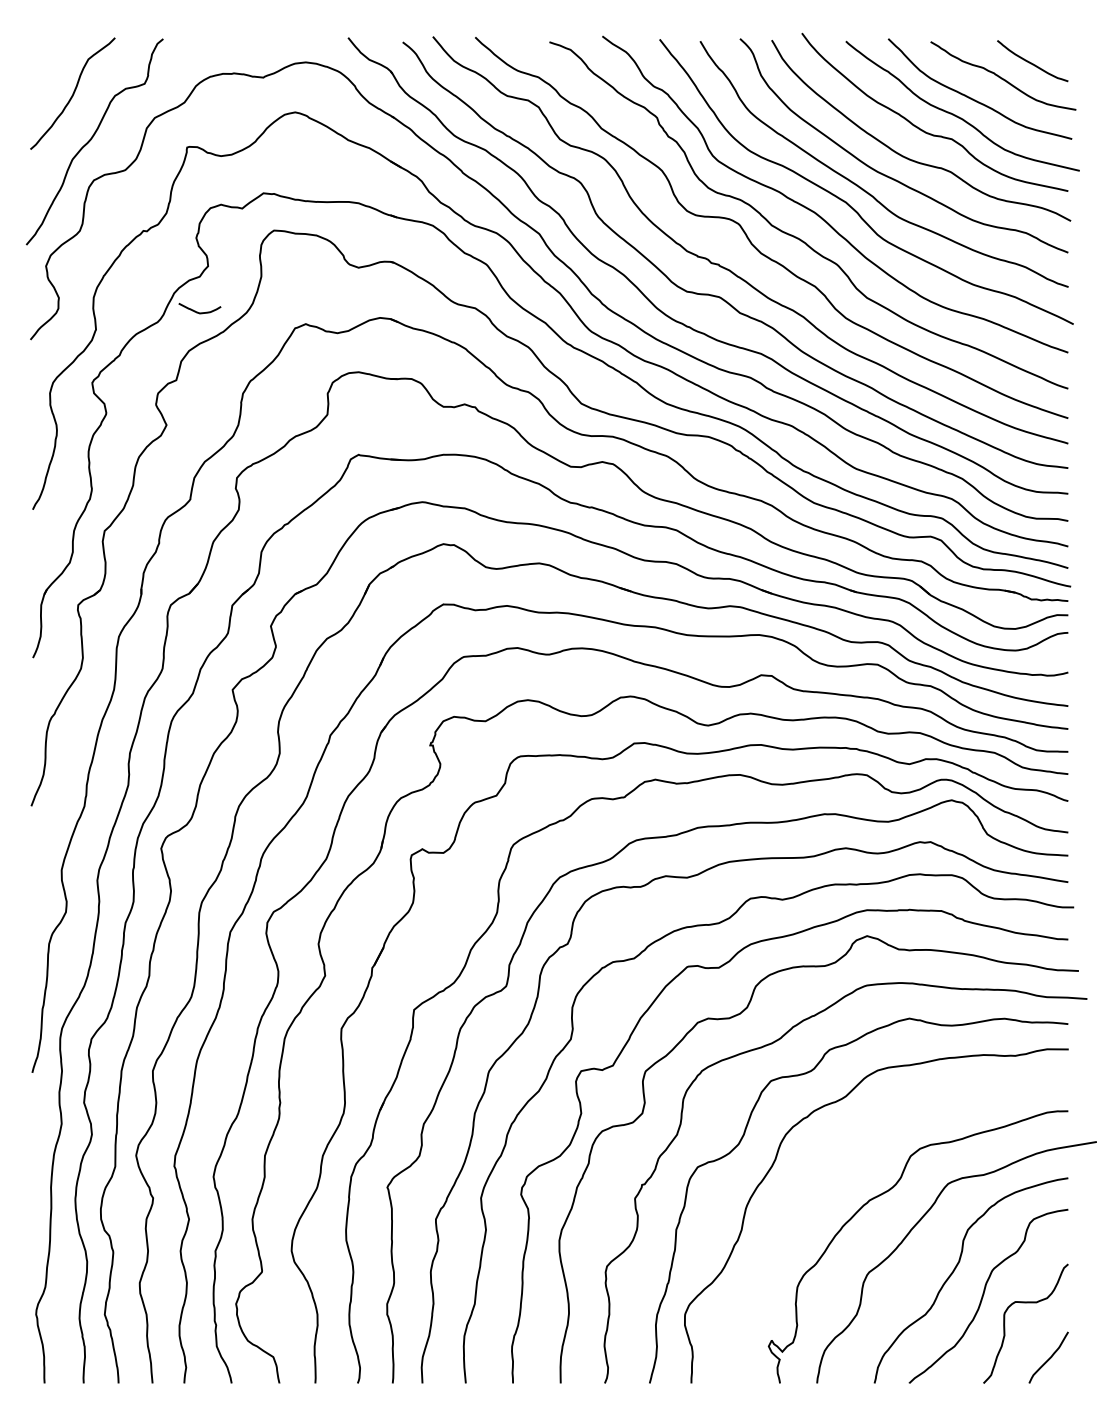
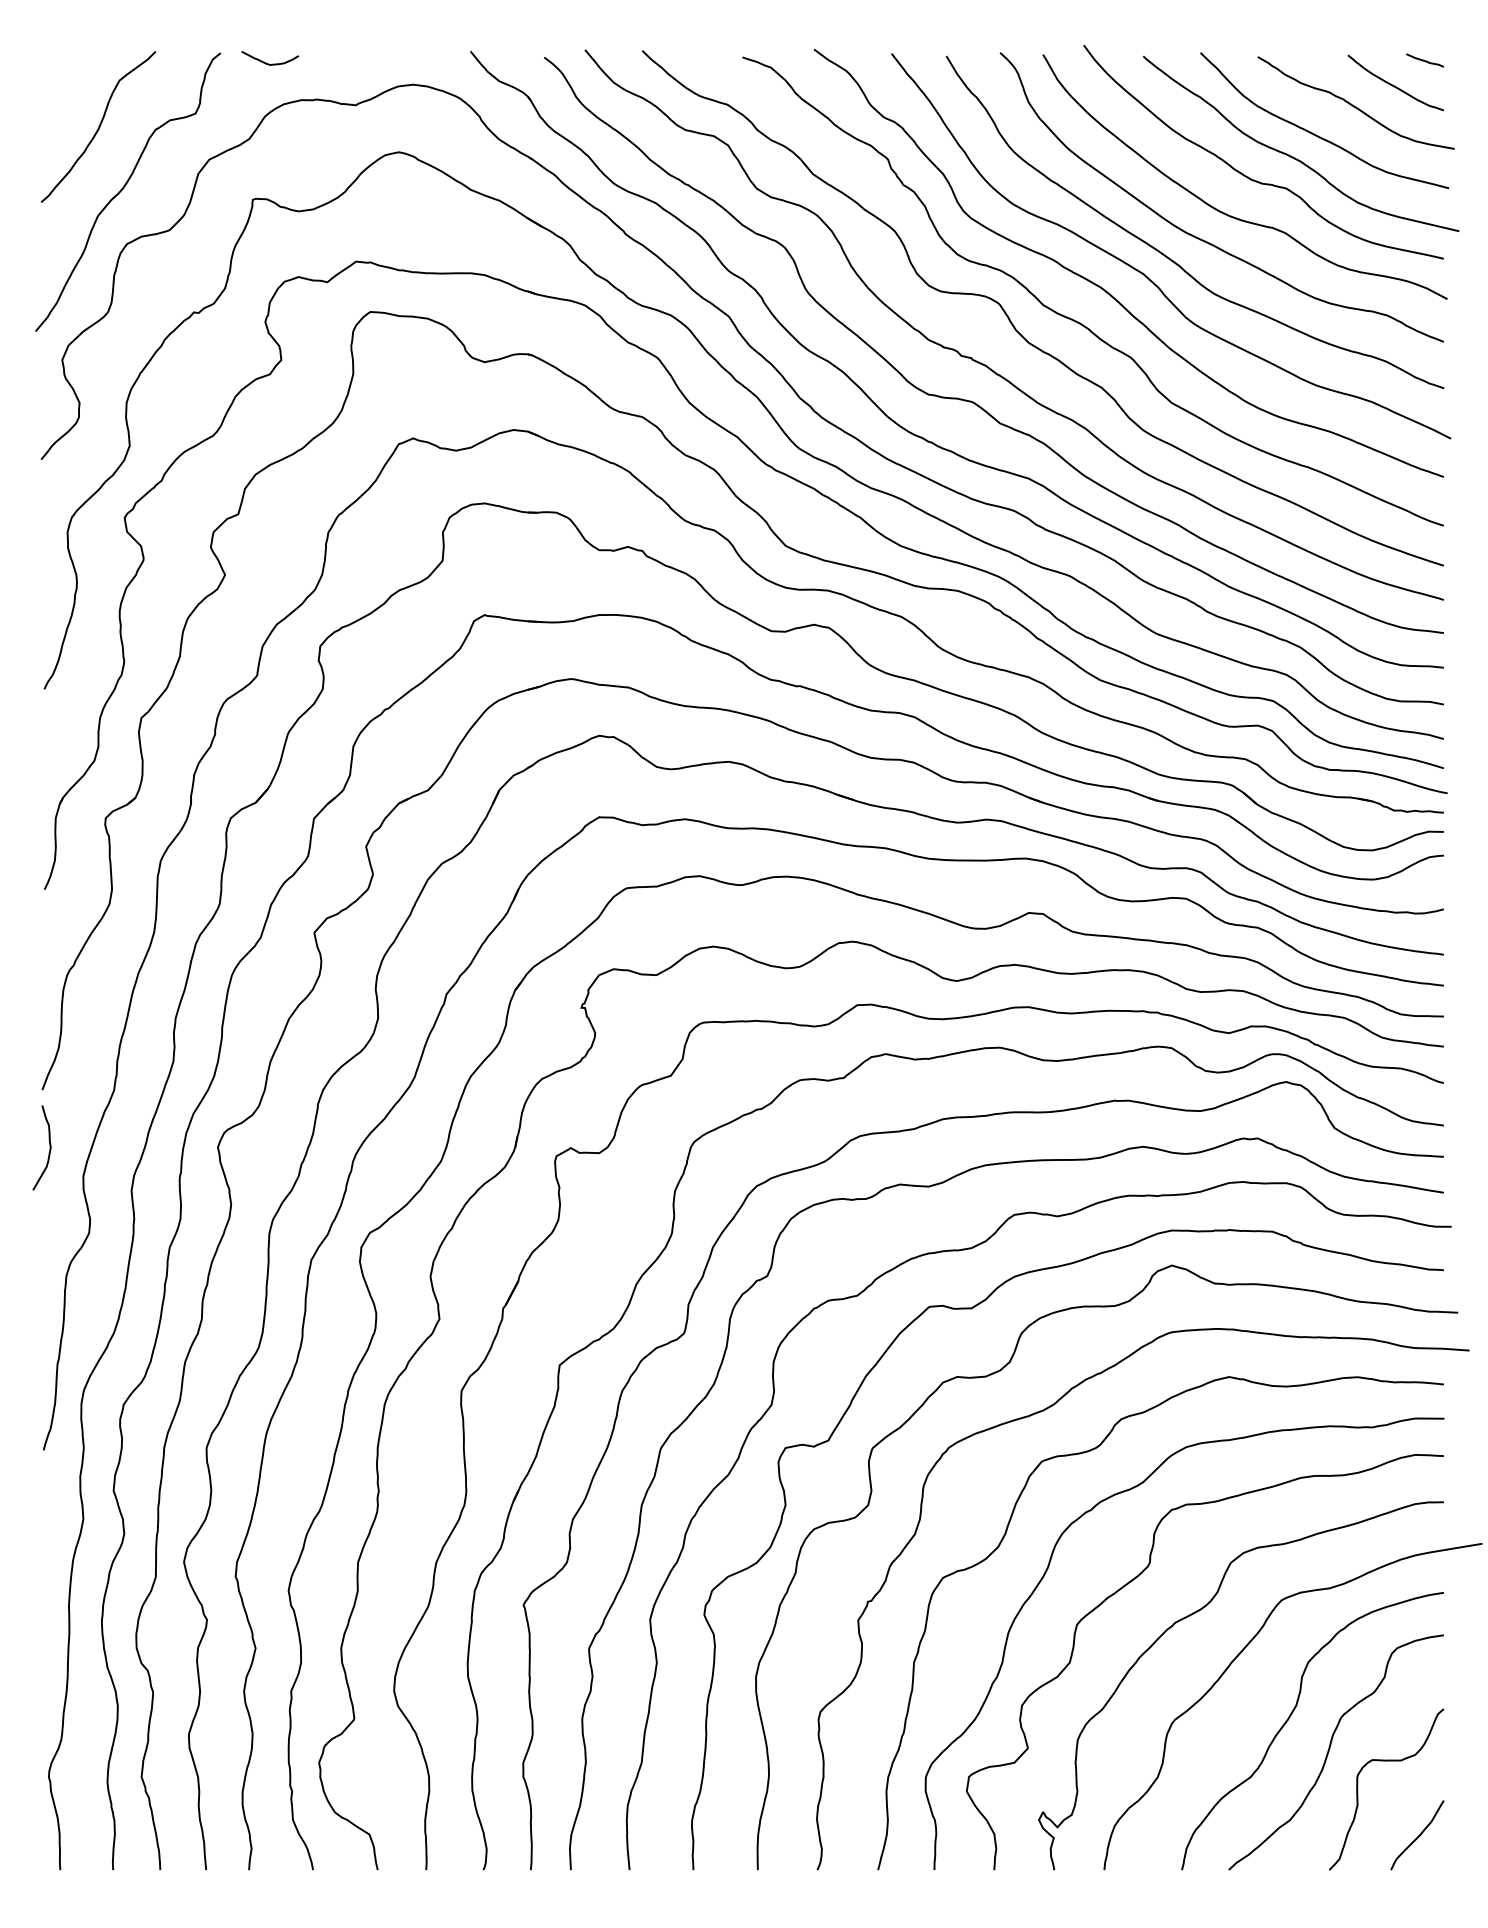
curve: (1054, 44) -> (1424, 60), added
curve: (199, 312) -> (269, 63), moved
curve: (36, 848) -> (49, 1147), added
curve: (840, 1168) -> (1135, 1579), added

